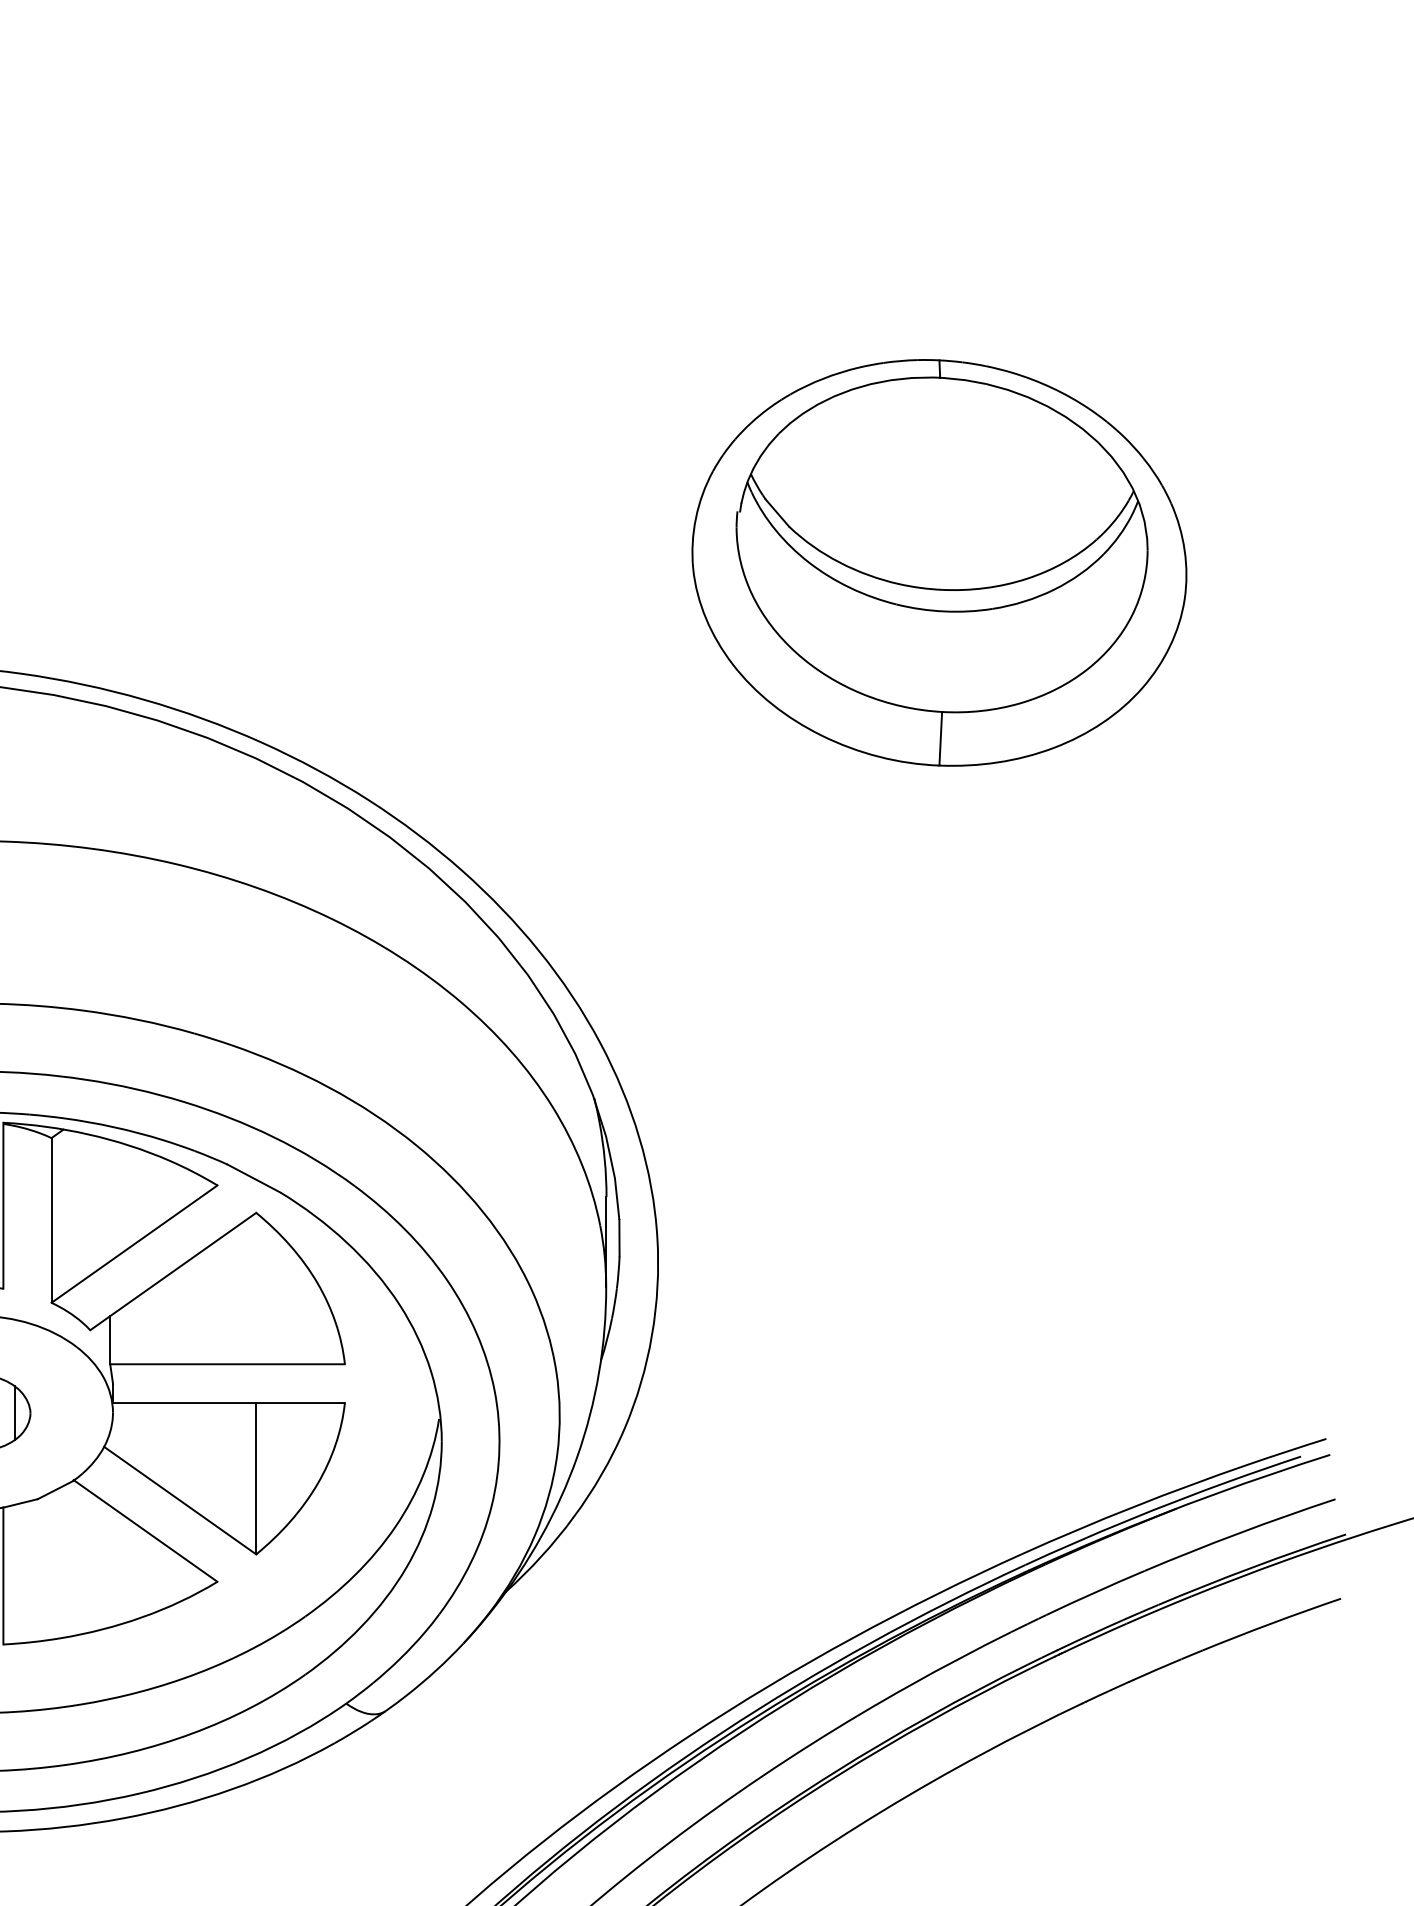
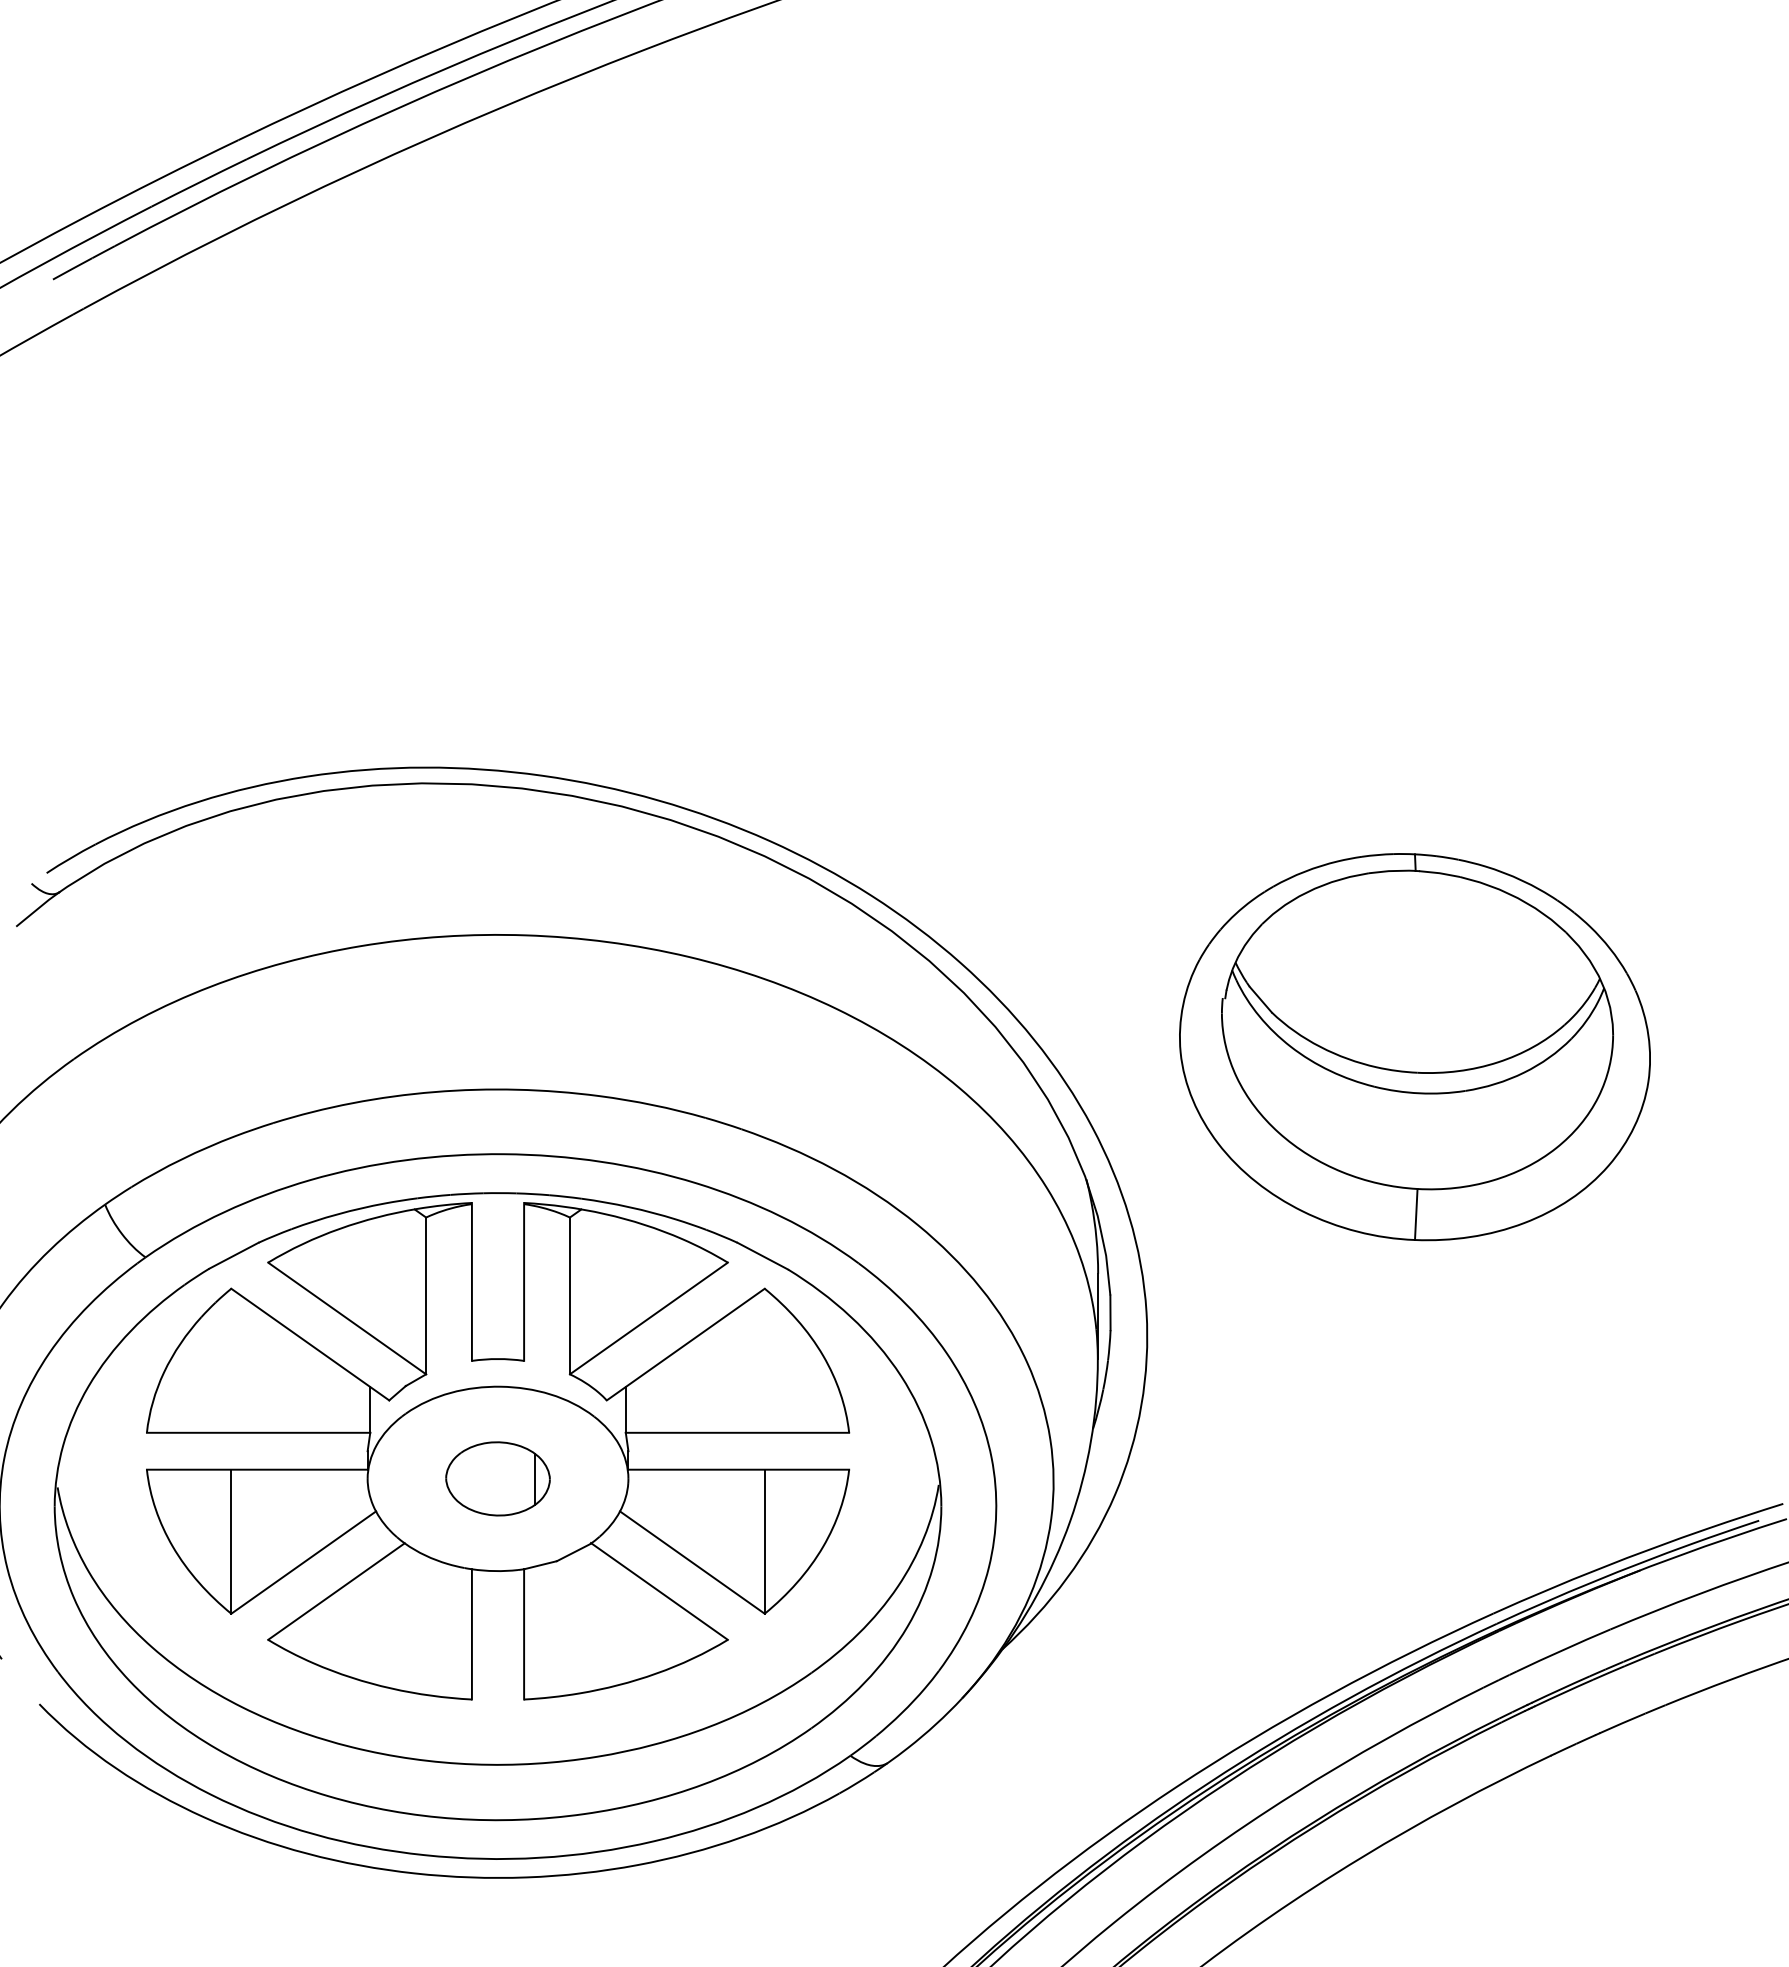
part: (938, 563) -> (1414, 1047), moved

